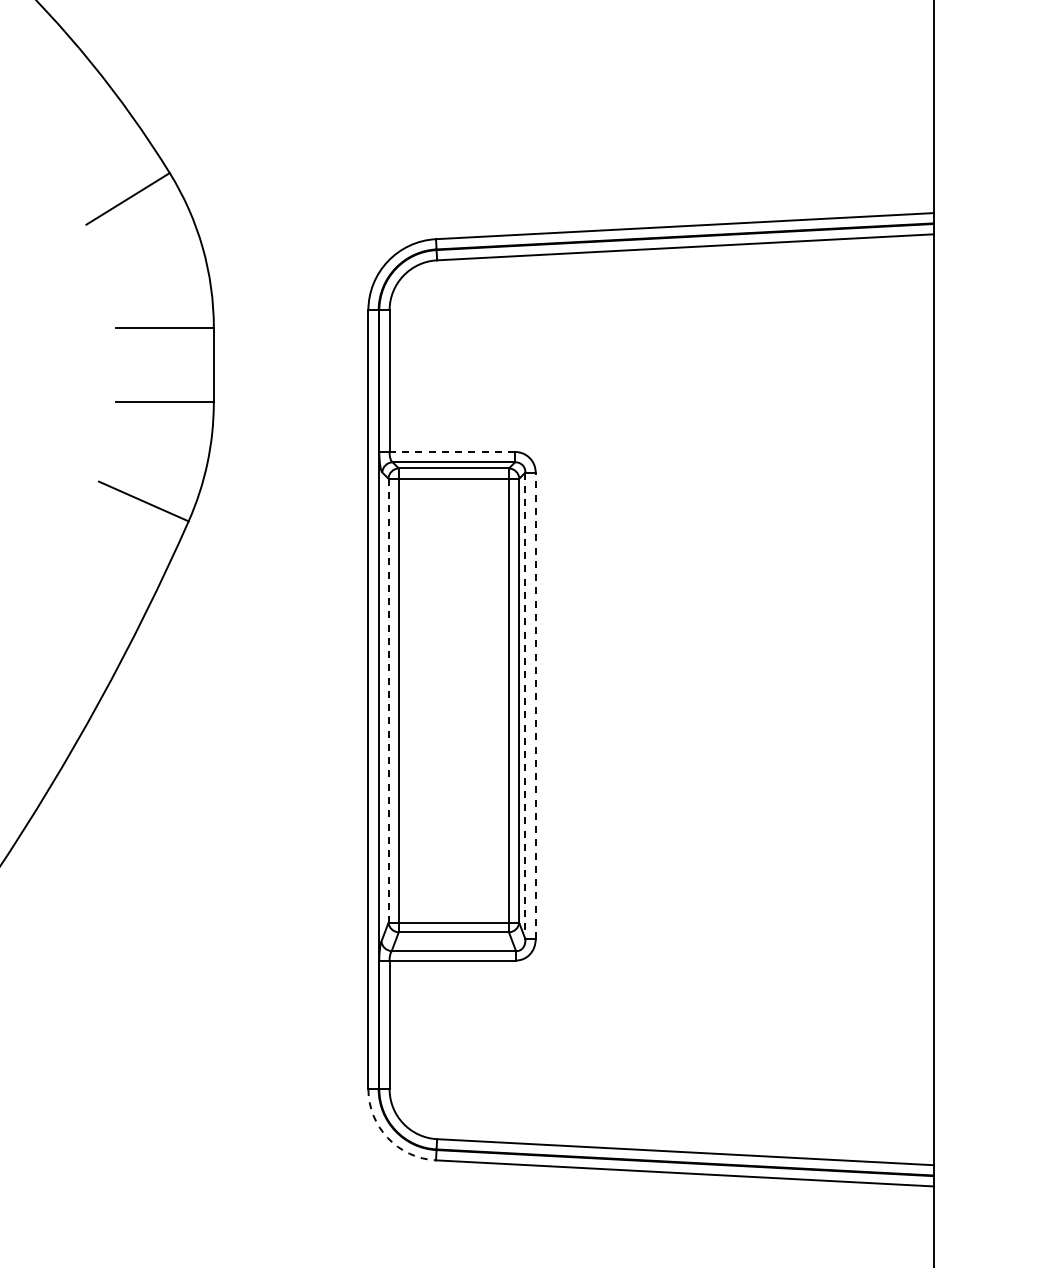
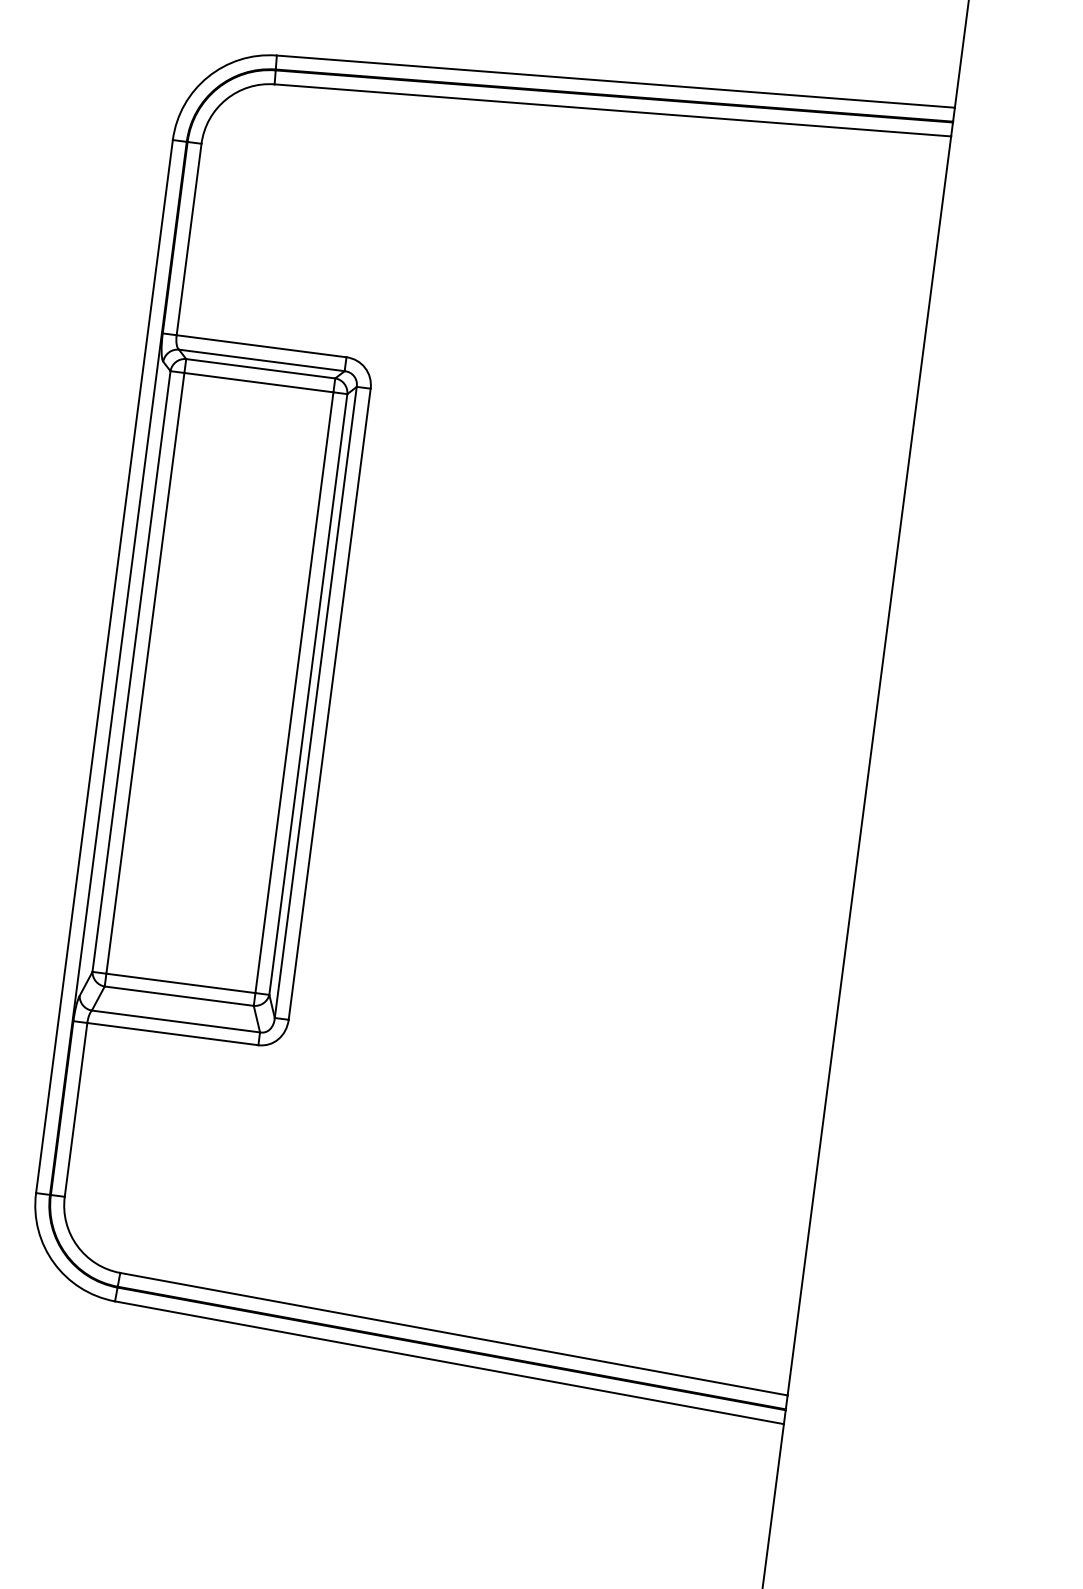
line: (452, 452) -> (261, 346), dashed -> solid
line: (388, 701) -> (131, 672), dashed -> solid
line: (535, 705) -> (329, 703), dashed -> solid
line: (525, 706) -> (315, 703), dashed -> solid
arc: (387, 1138) -> (53, 1263), dashed -> solid

